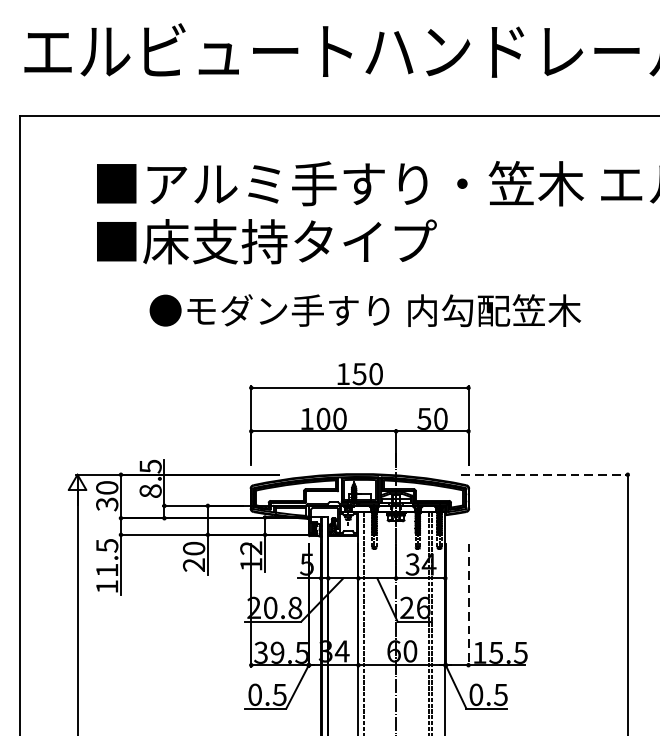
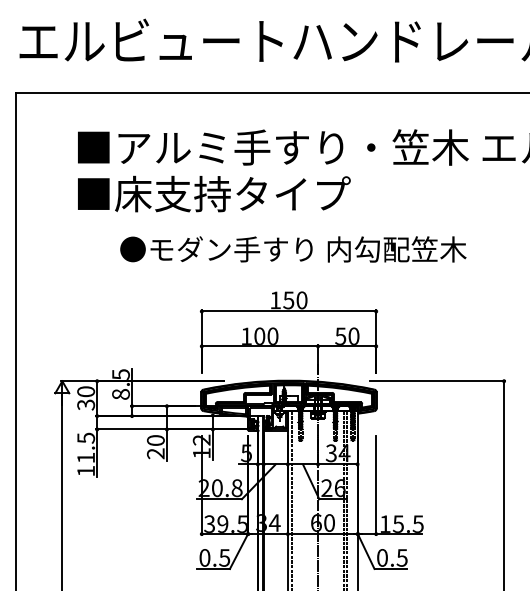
line: (544, 475) -> (437, 381), dashed -> solid
line: (468, 605) -> (376, 486), dashed -> solid

